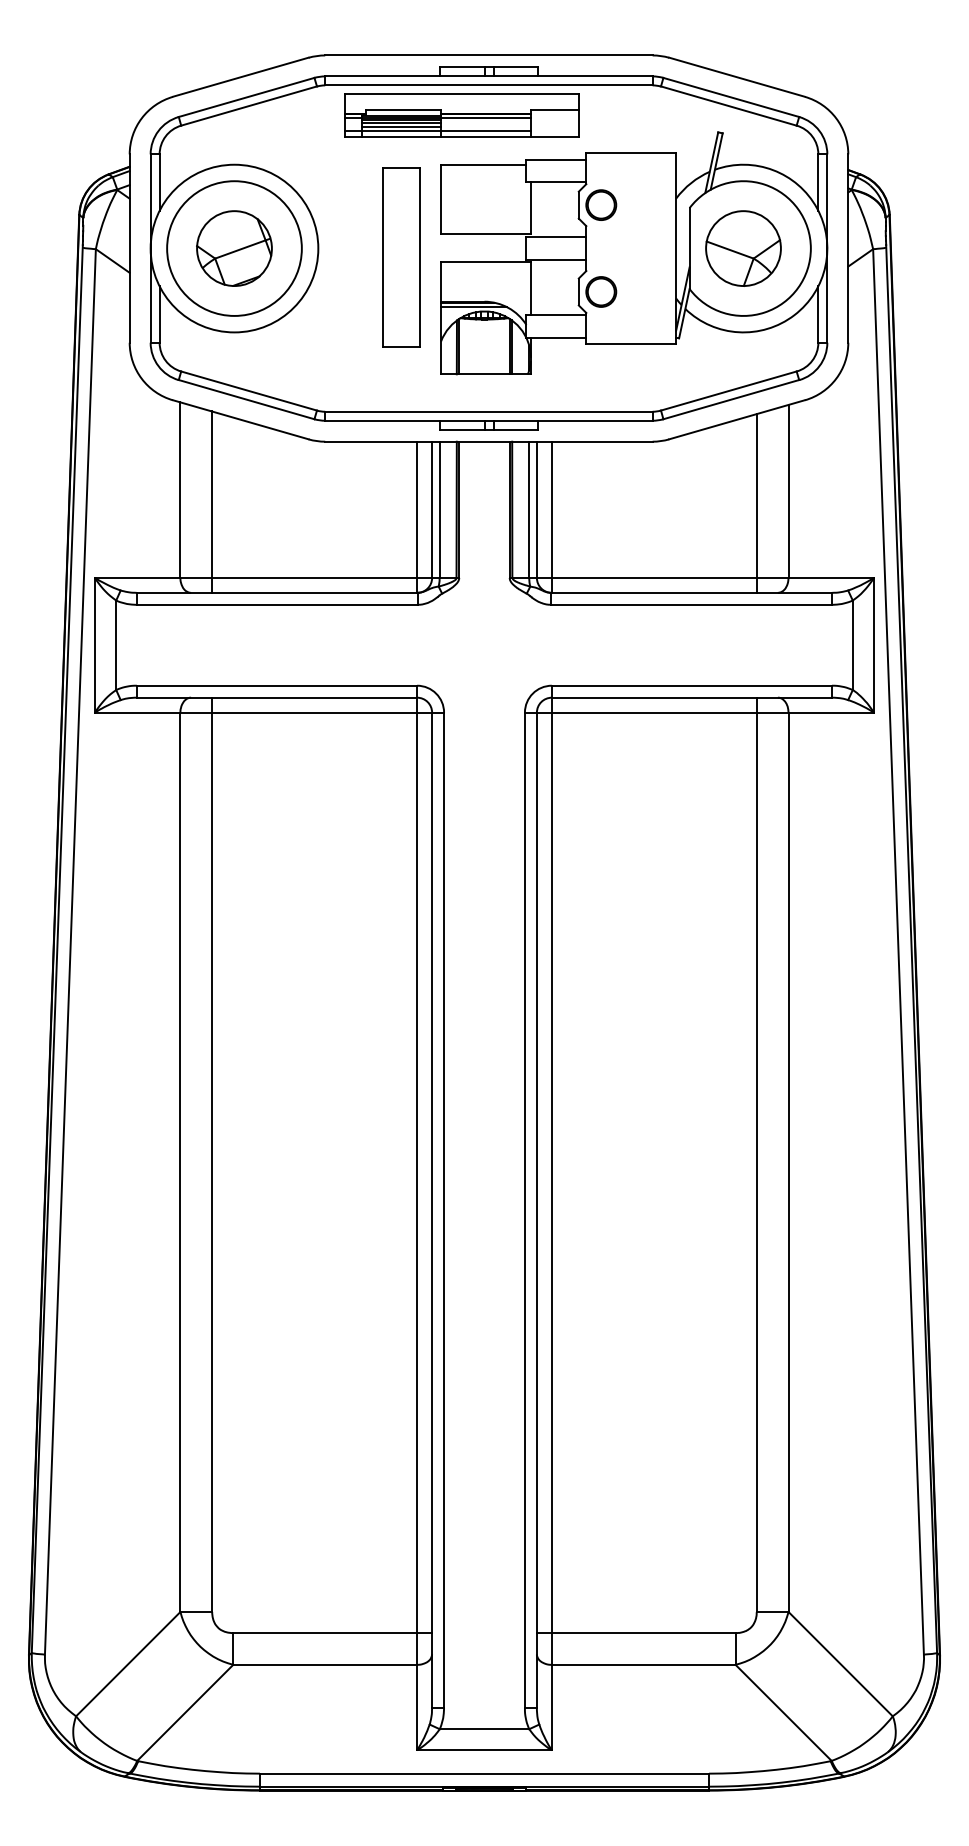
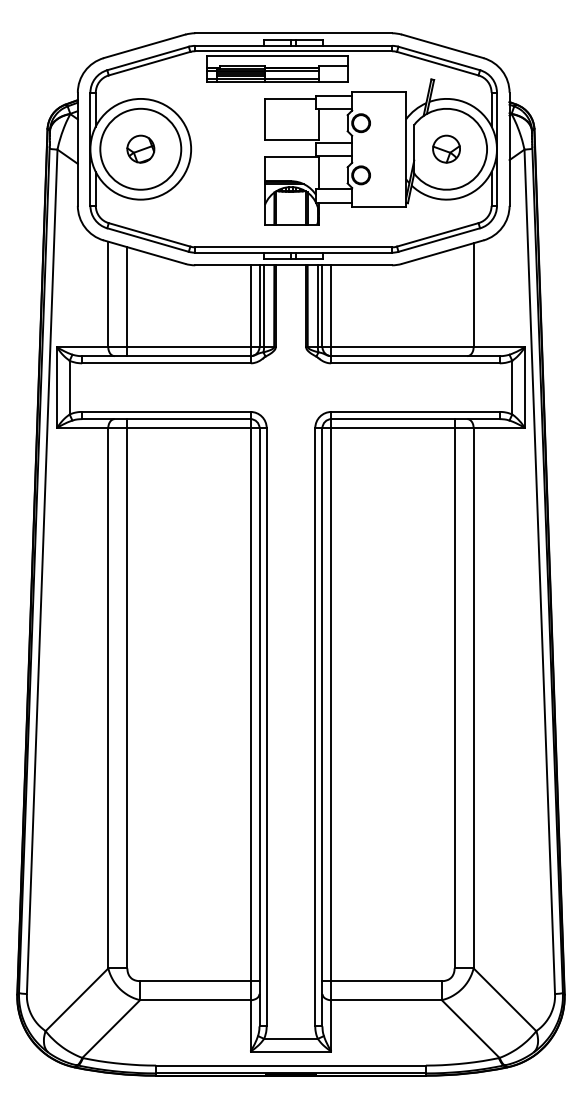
part: (234, 247) -> (140, 148), size x0.6
part: (743, 247) -> (446, 148), size x0.6
part: (400, 257) -> (240, 154), removed
line: (756, 503) -> (454, 302), removed

